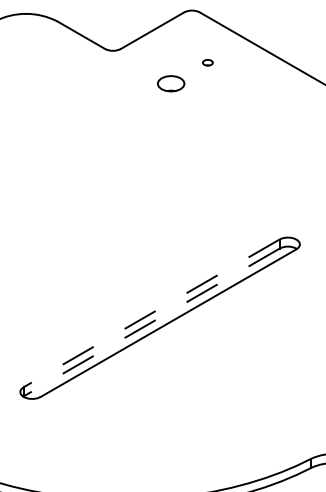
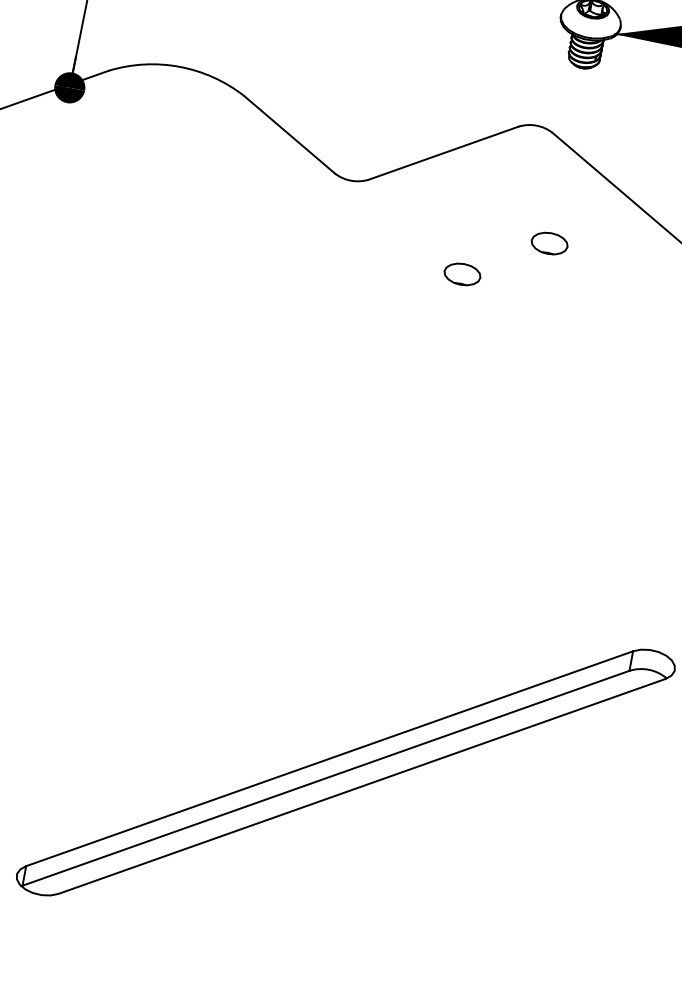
part: (207, 62) -> (549, 243), size x1.67
part: (170, 83) -> (461, 273), size x0.62
line: (151, 313) -> (329, 758), dashed -> solid
line: (151, 322) -> (325, 778), dashed -> solid

